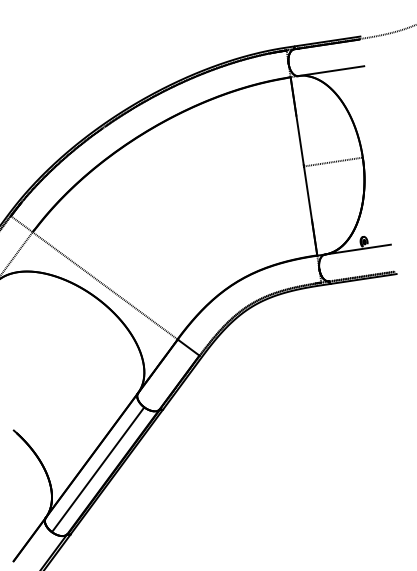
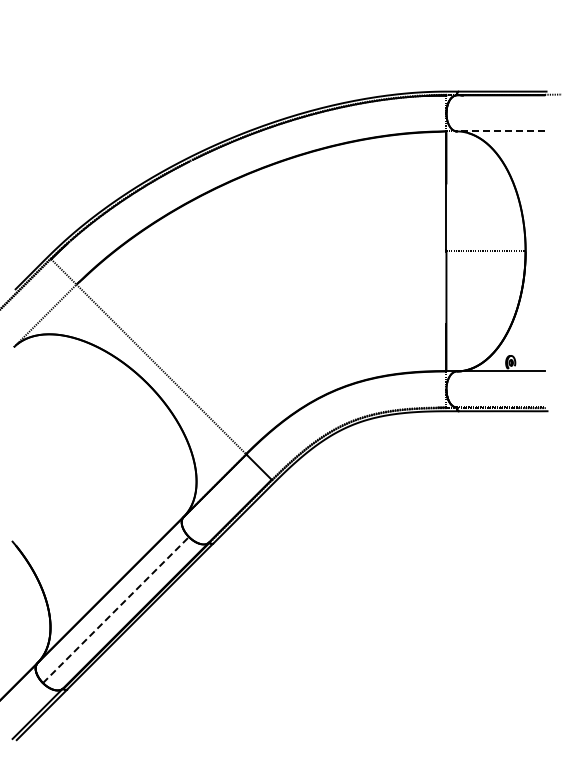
line: (330, 71) -> (500, 131), solid -> dashed
line: (98, 469) -> (116, 609), solid -> dashed

